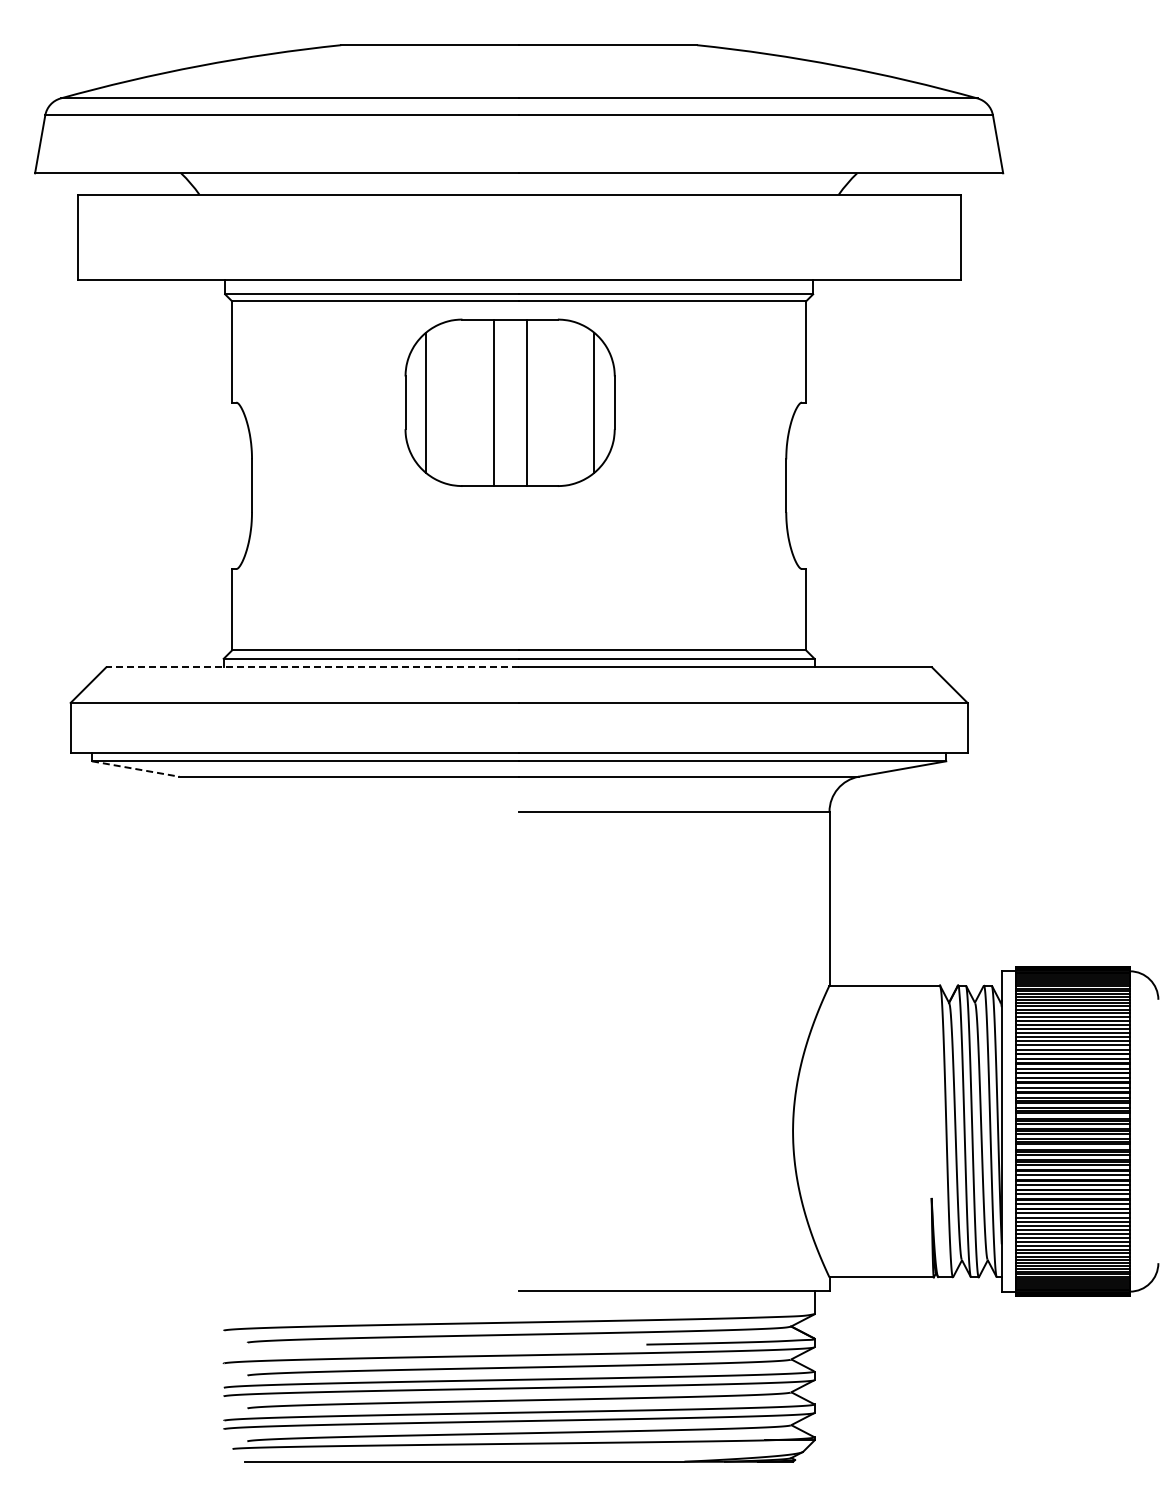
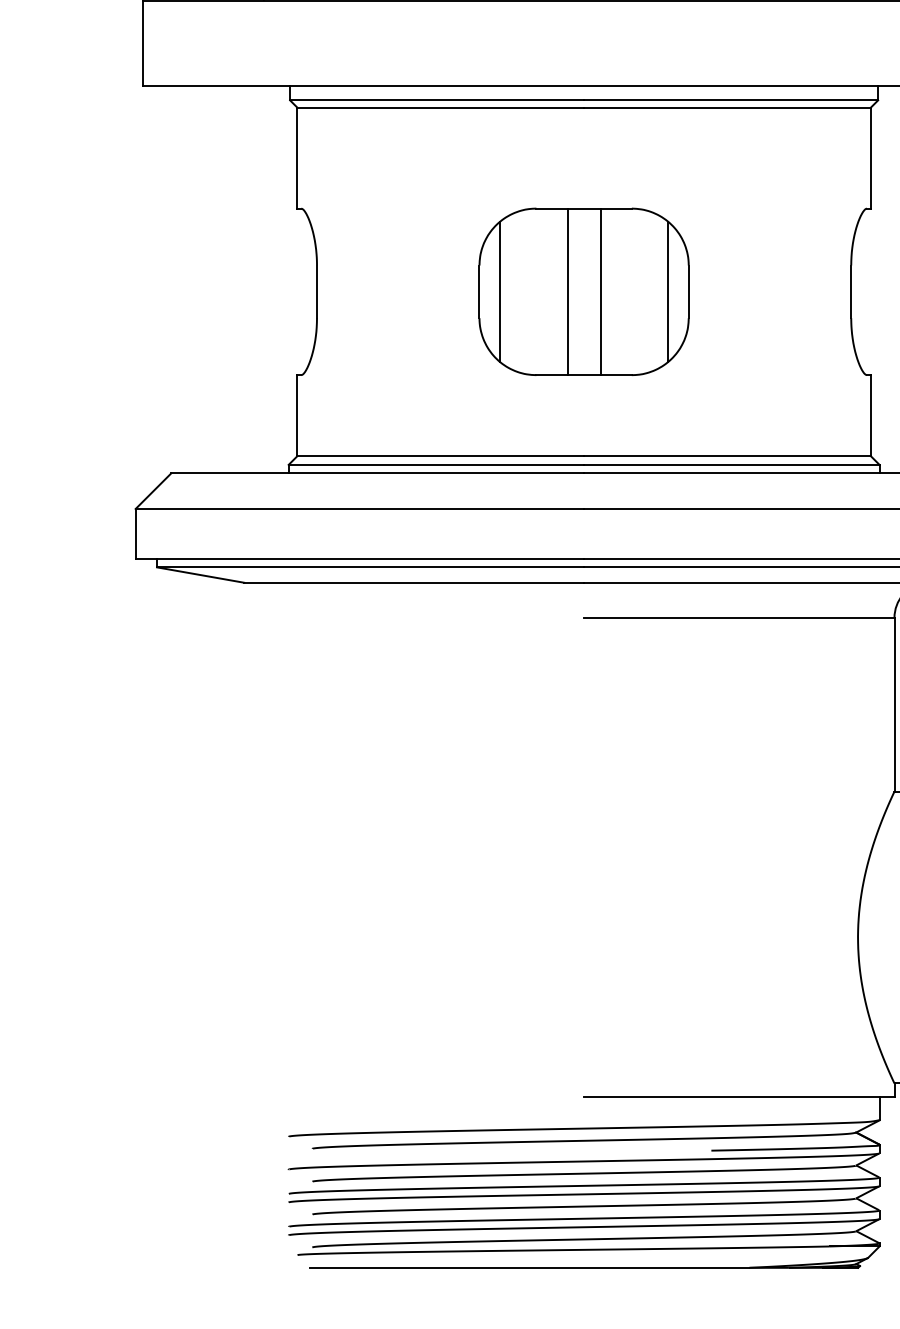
part: (509, 402) -> (583, 291), moved
line: (312, 667) -> (377, 473), dashed -> solid
line: (136, 769) -> (201, 575), dashed -> solid

